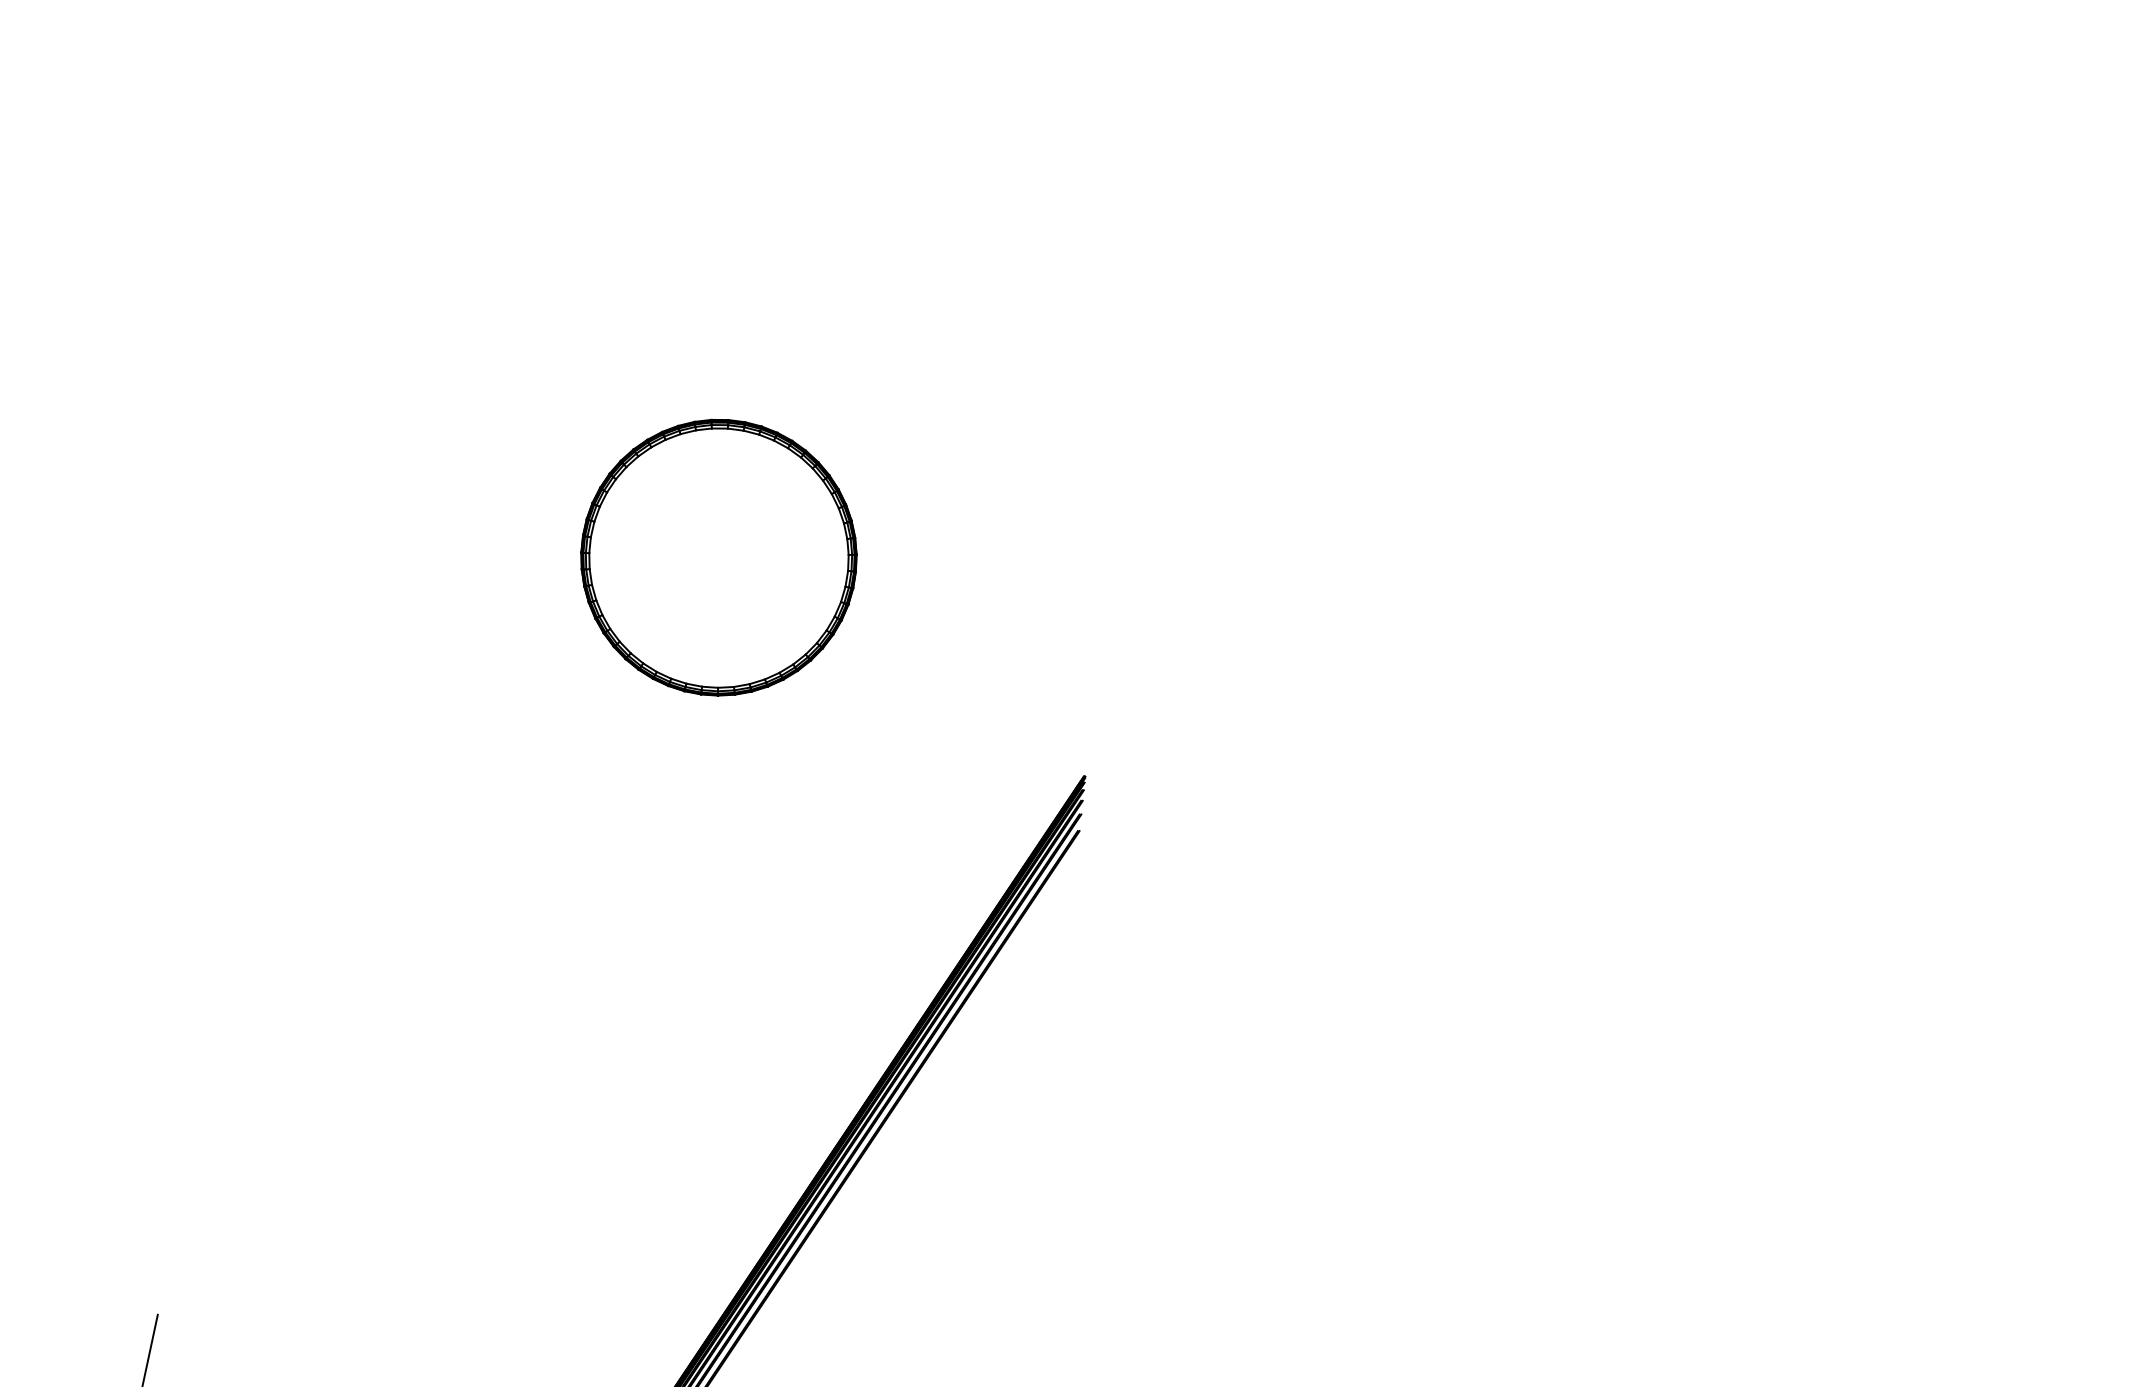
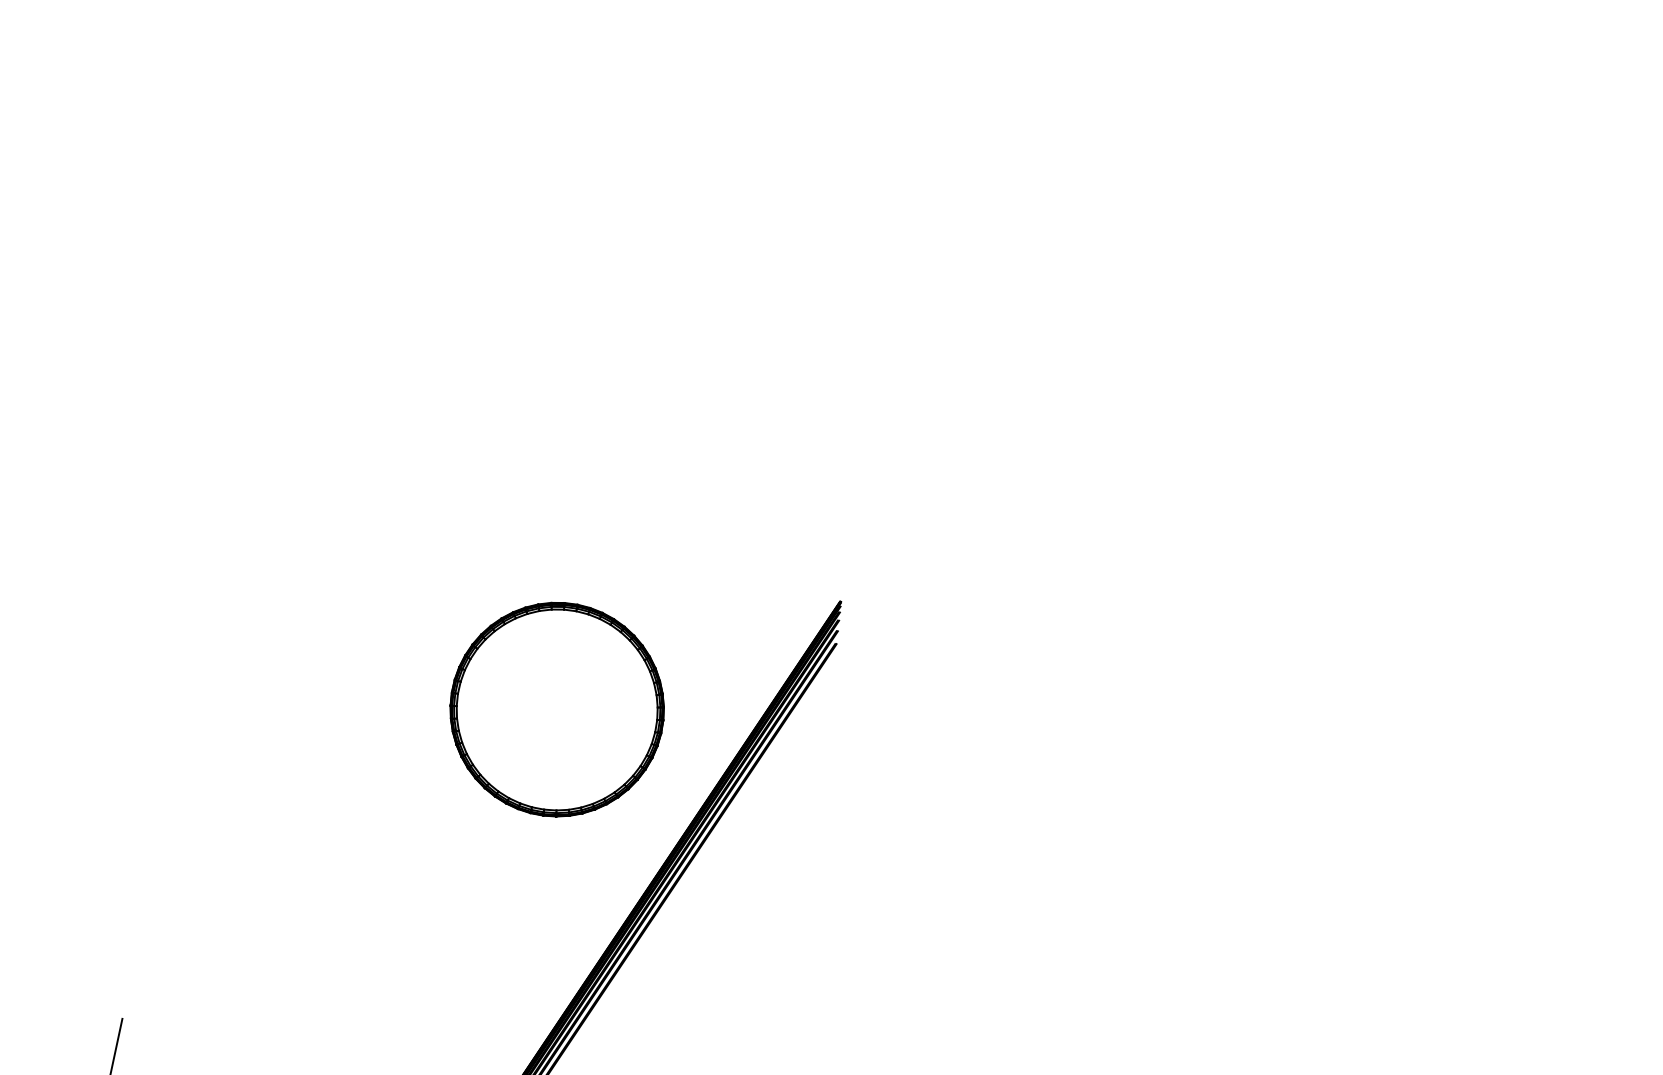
part: (718, 557) -> (556, 709), moved

